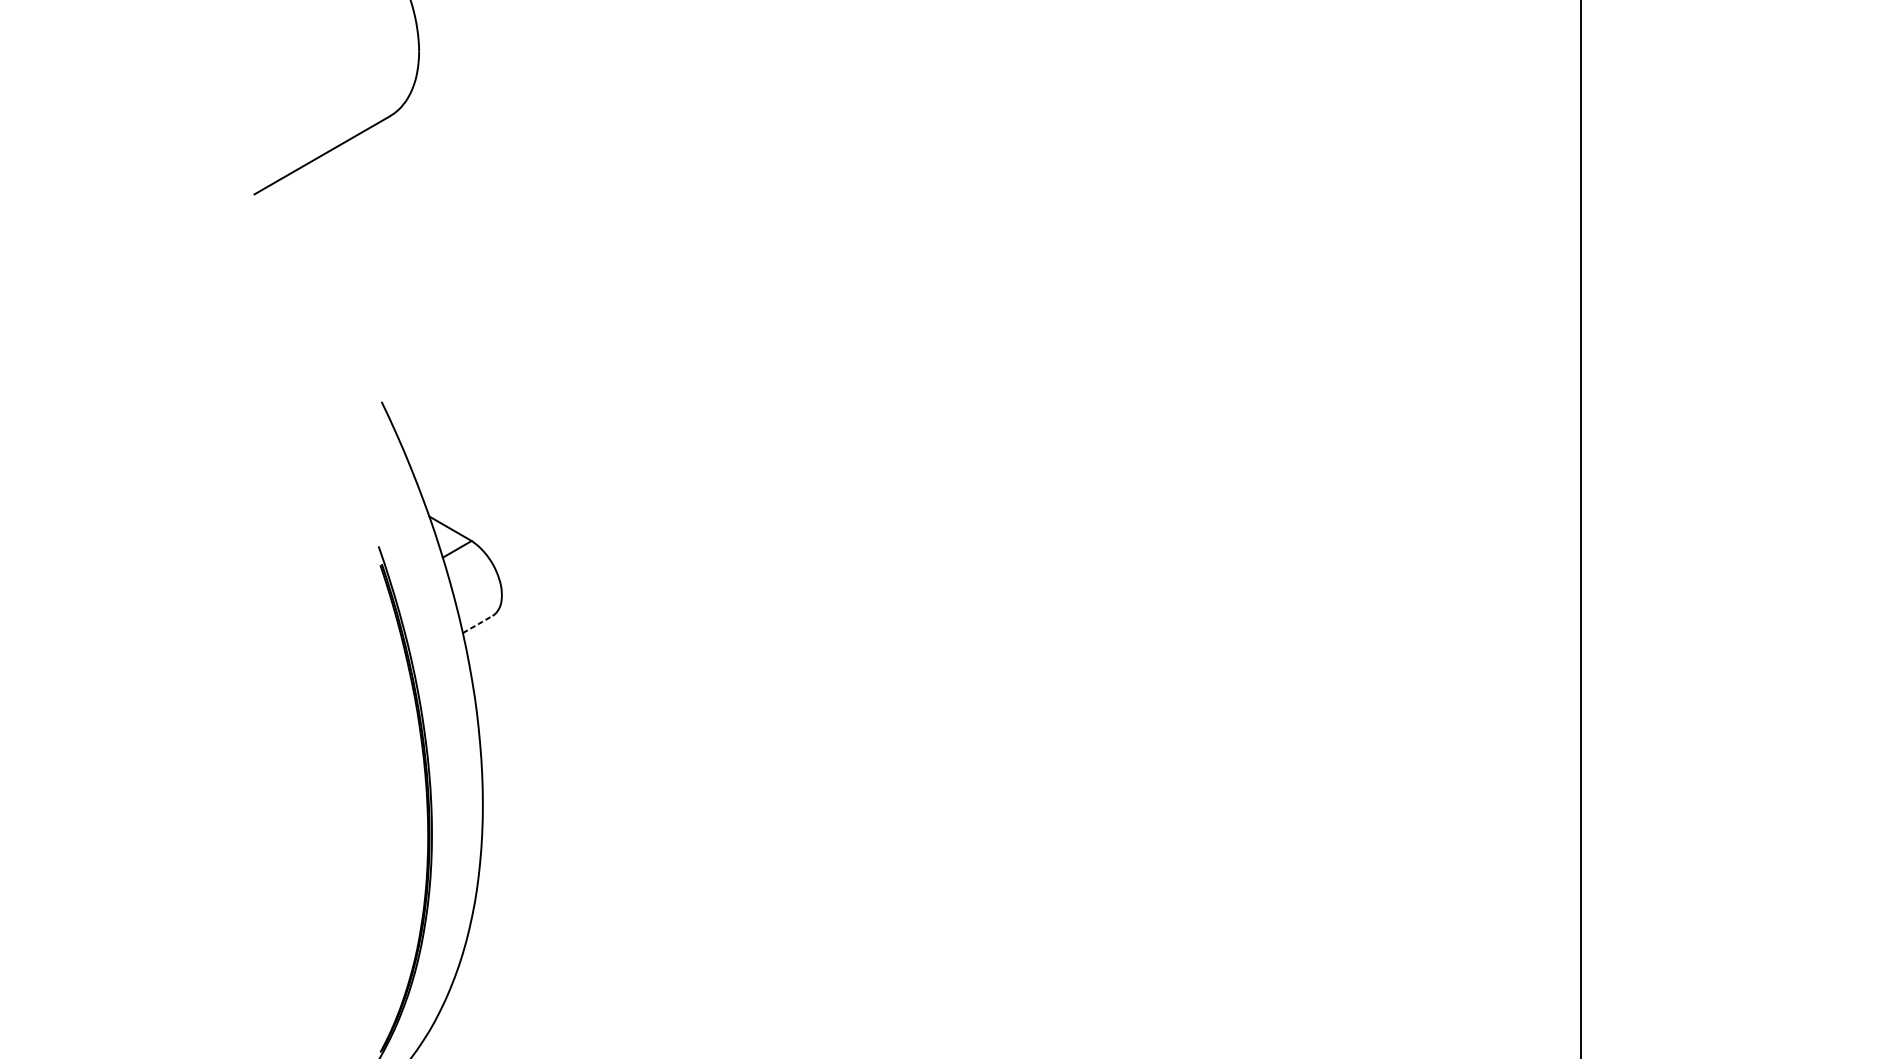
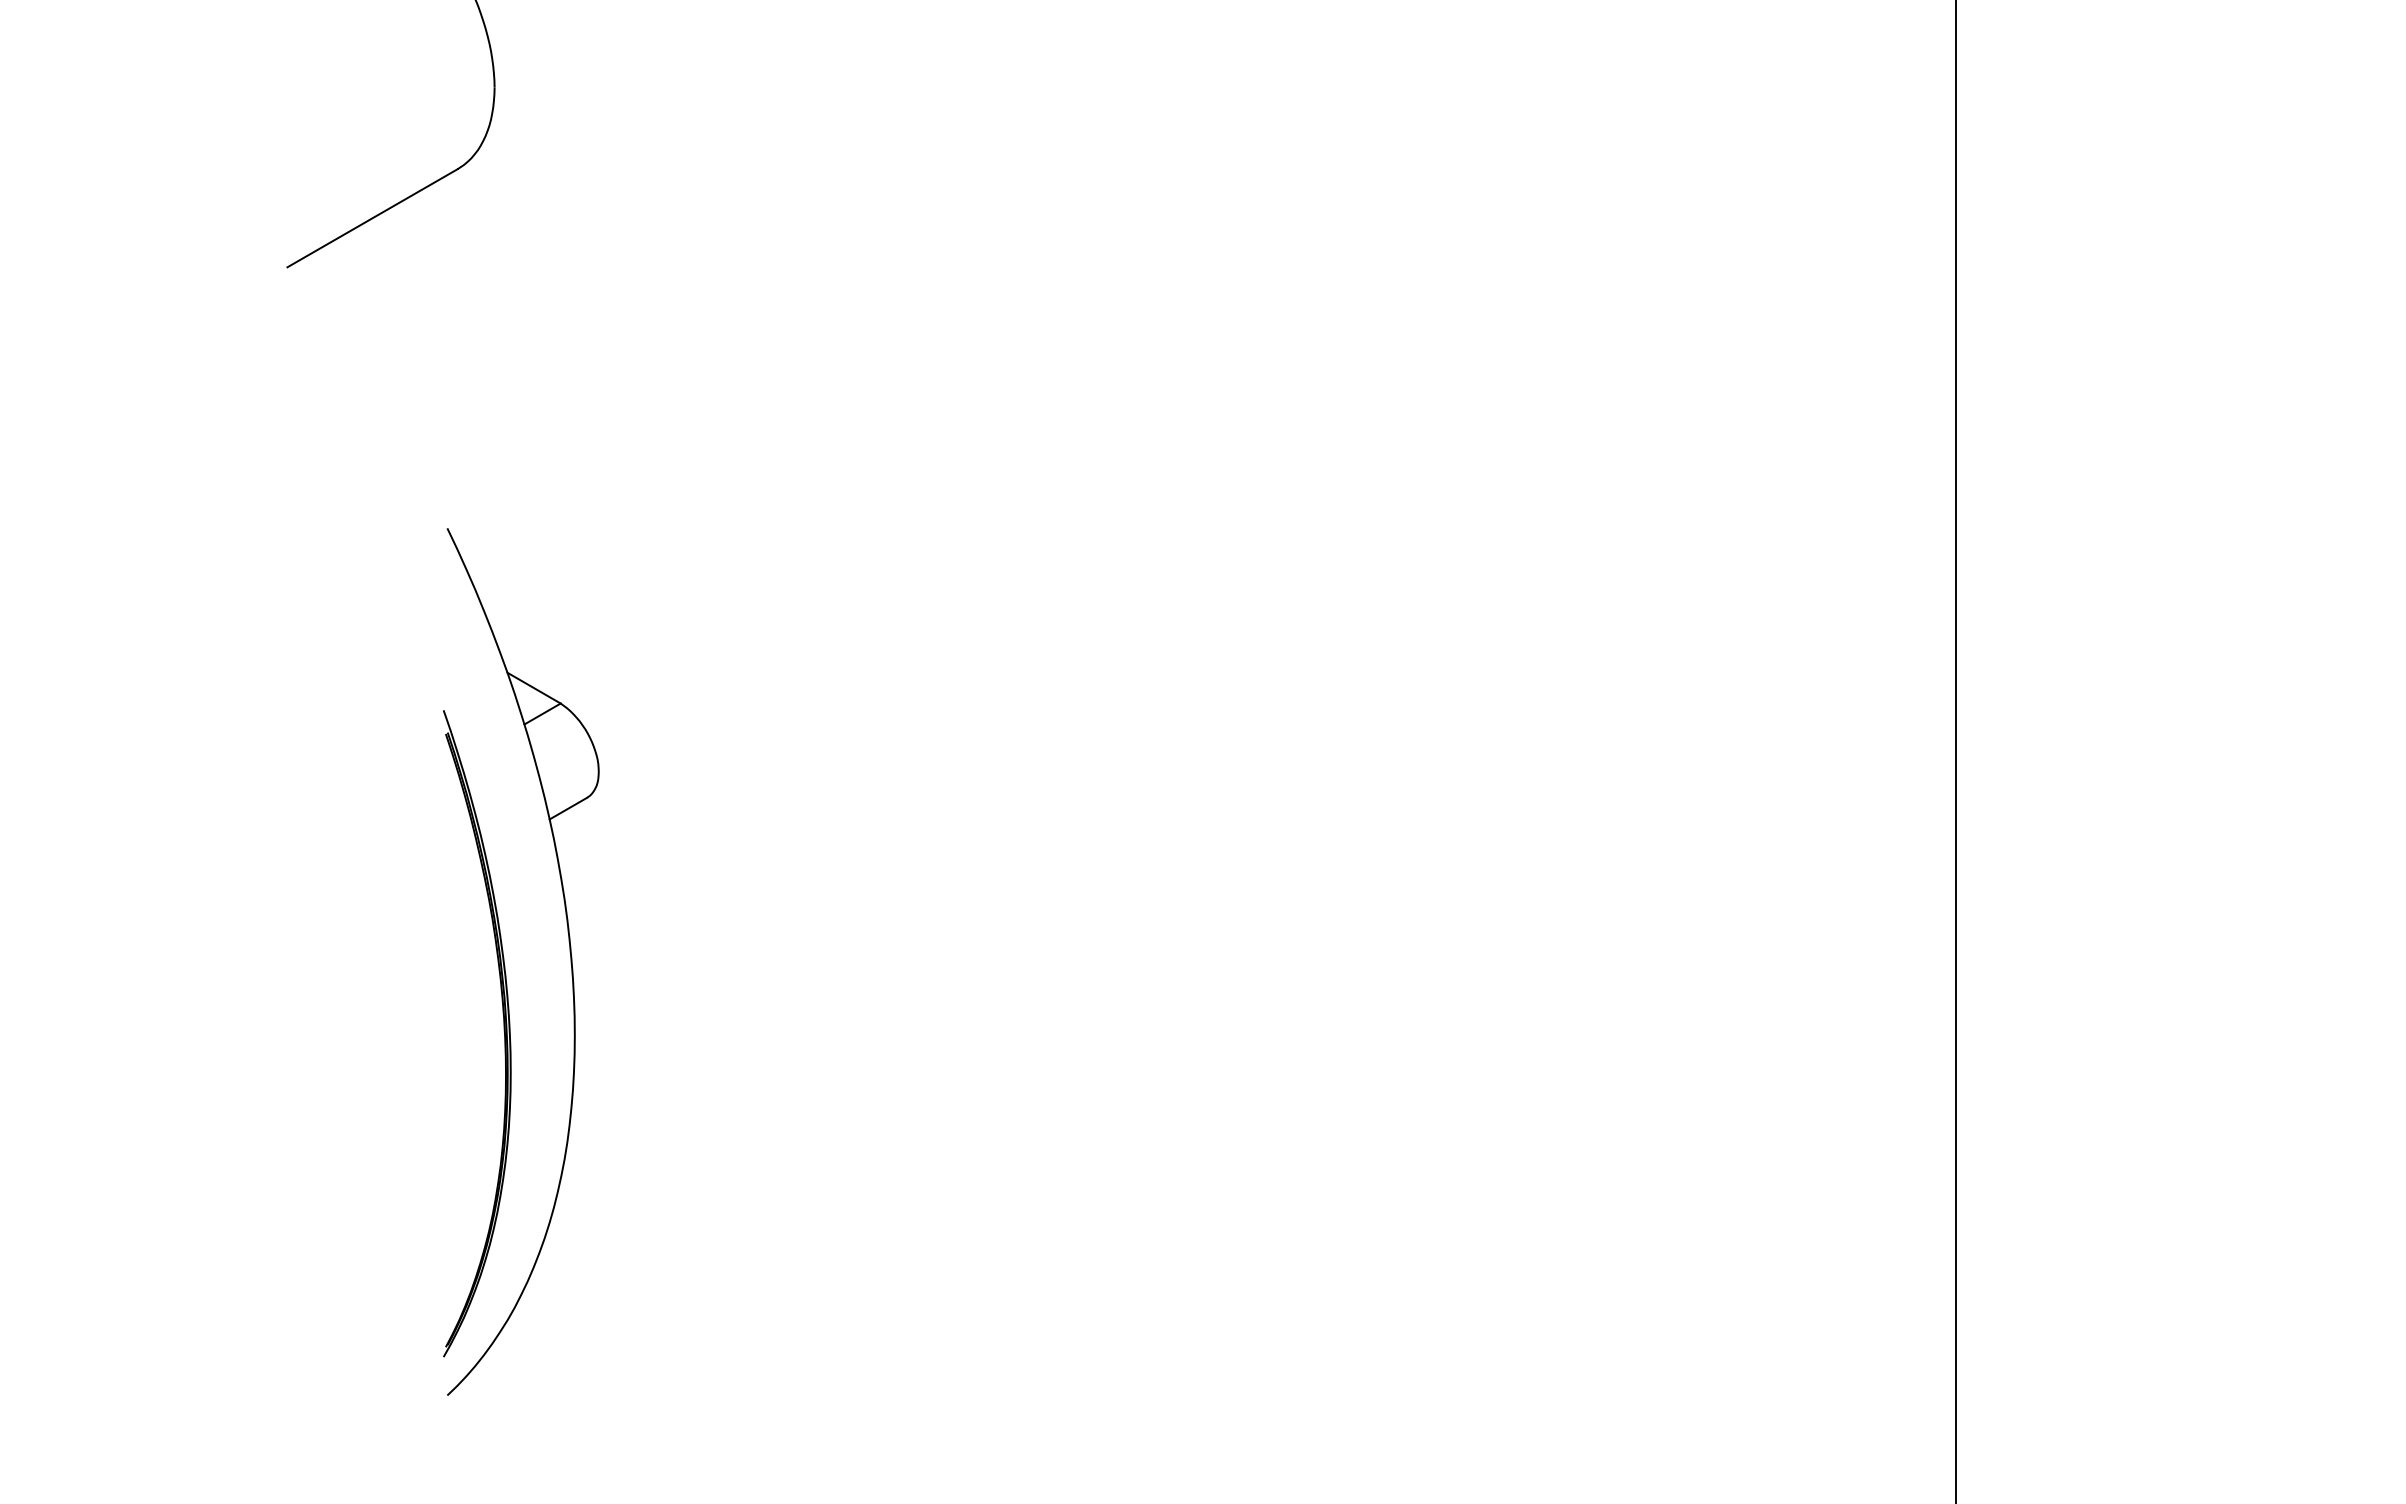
line: (477, 624) -> (568, 808), dashed -> solid

